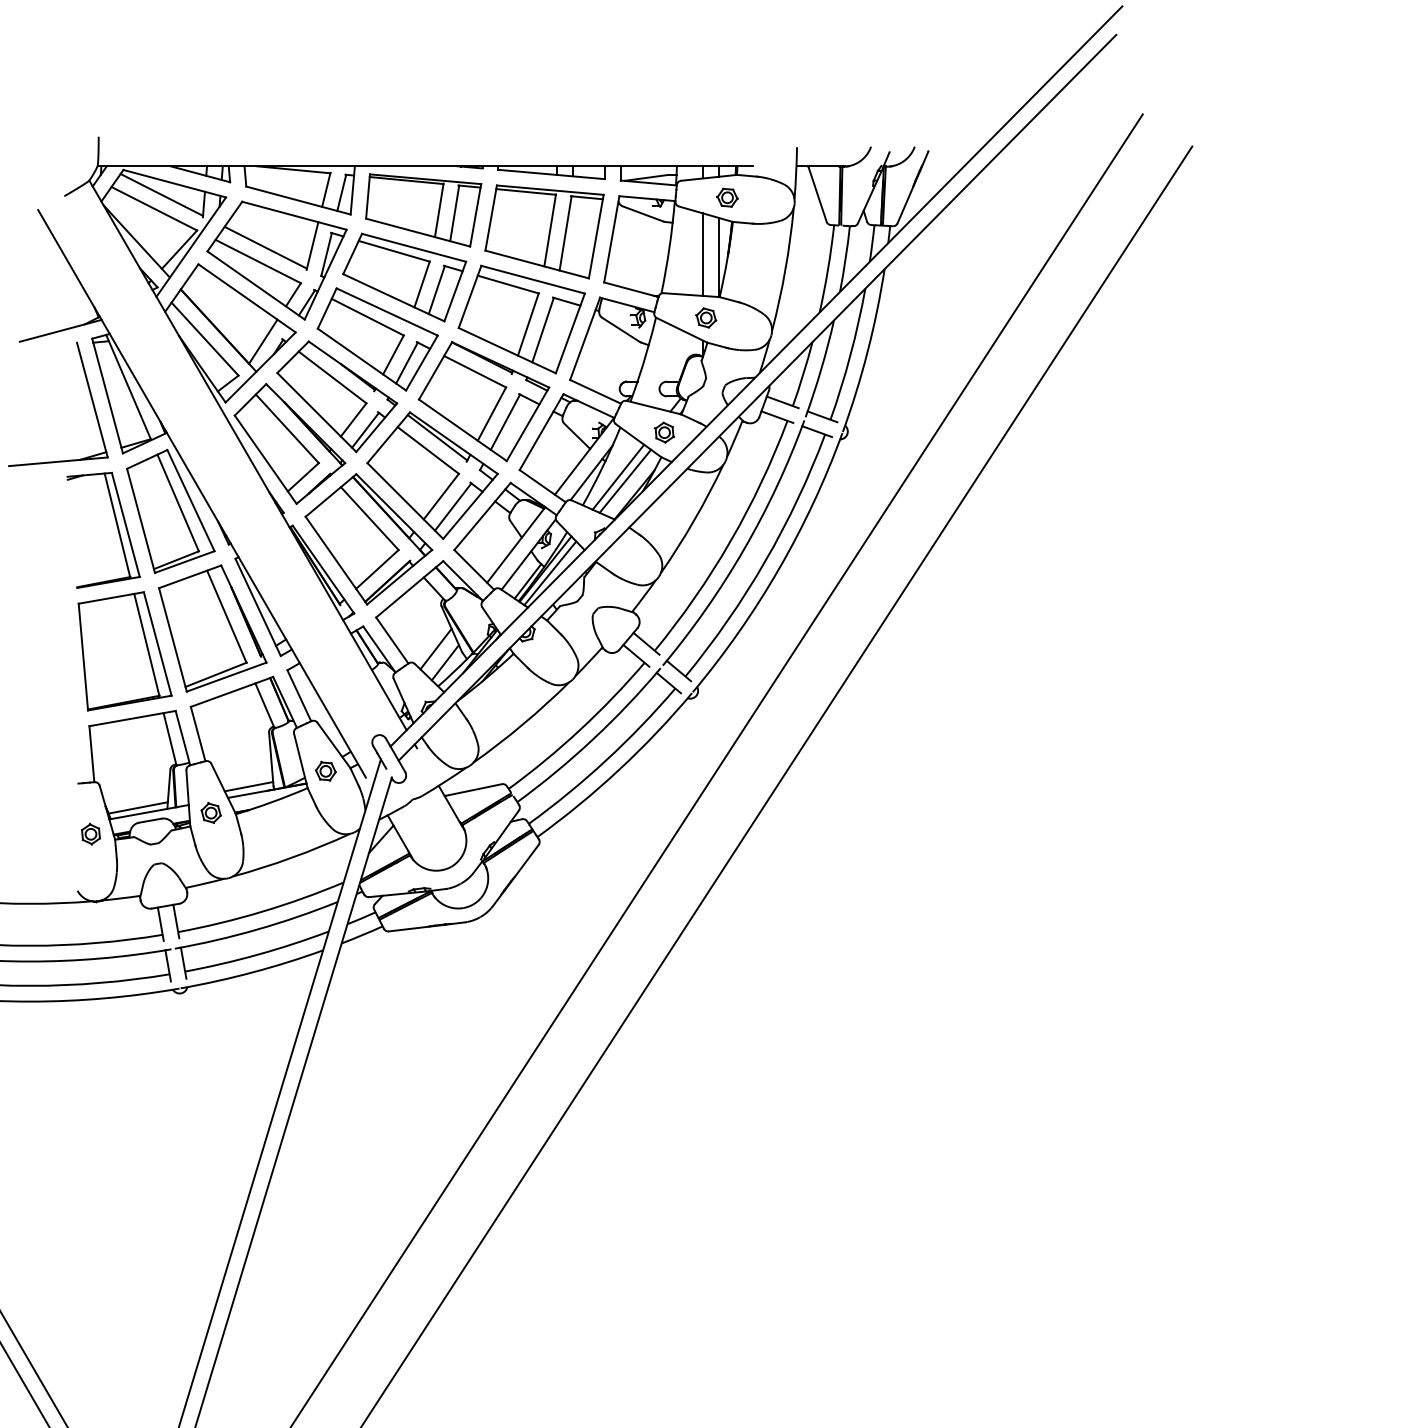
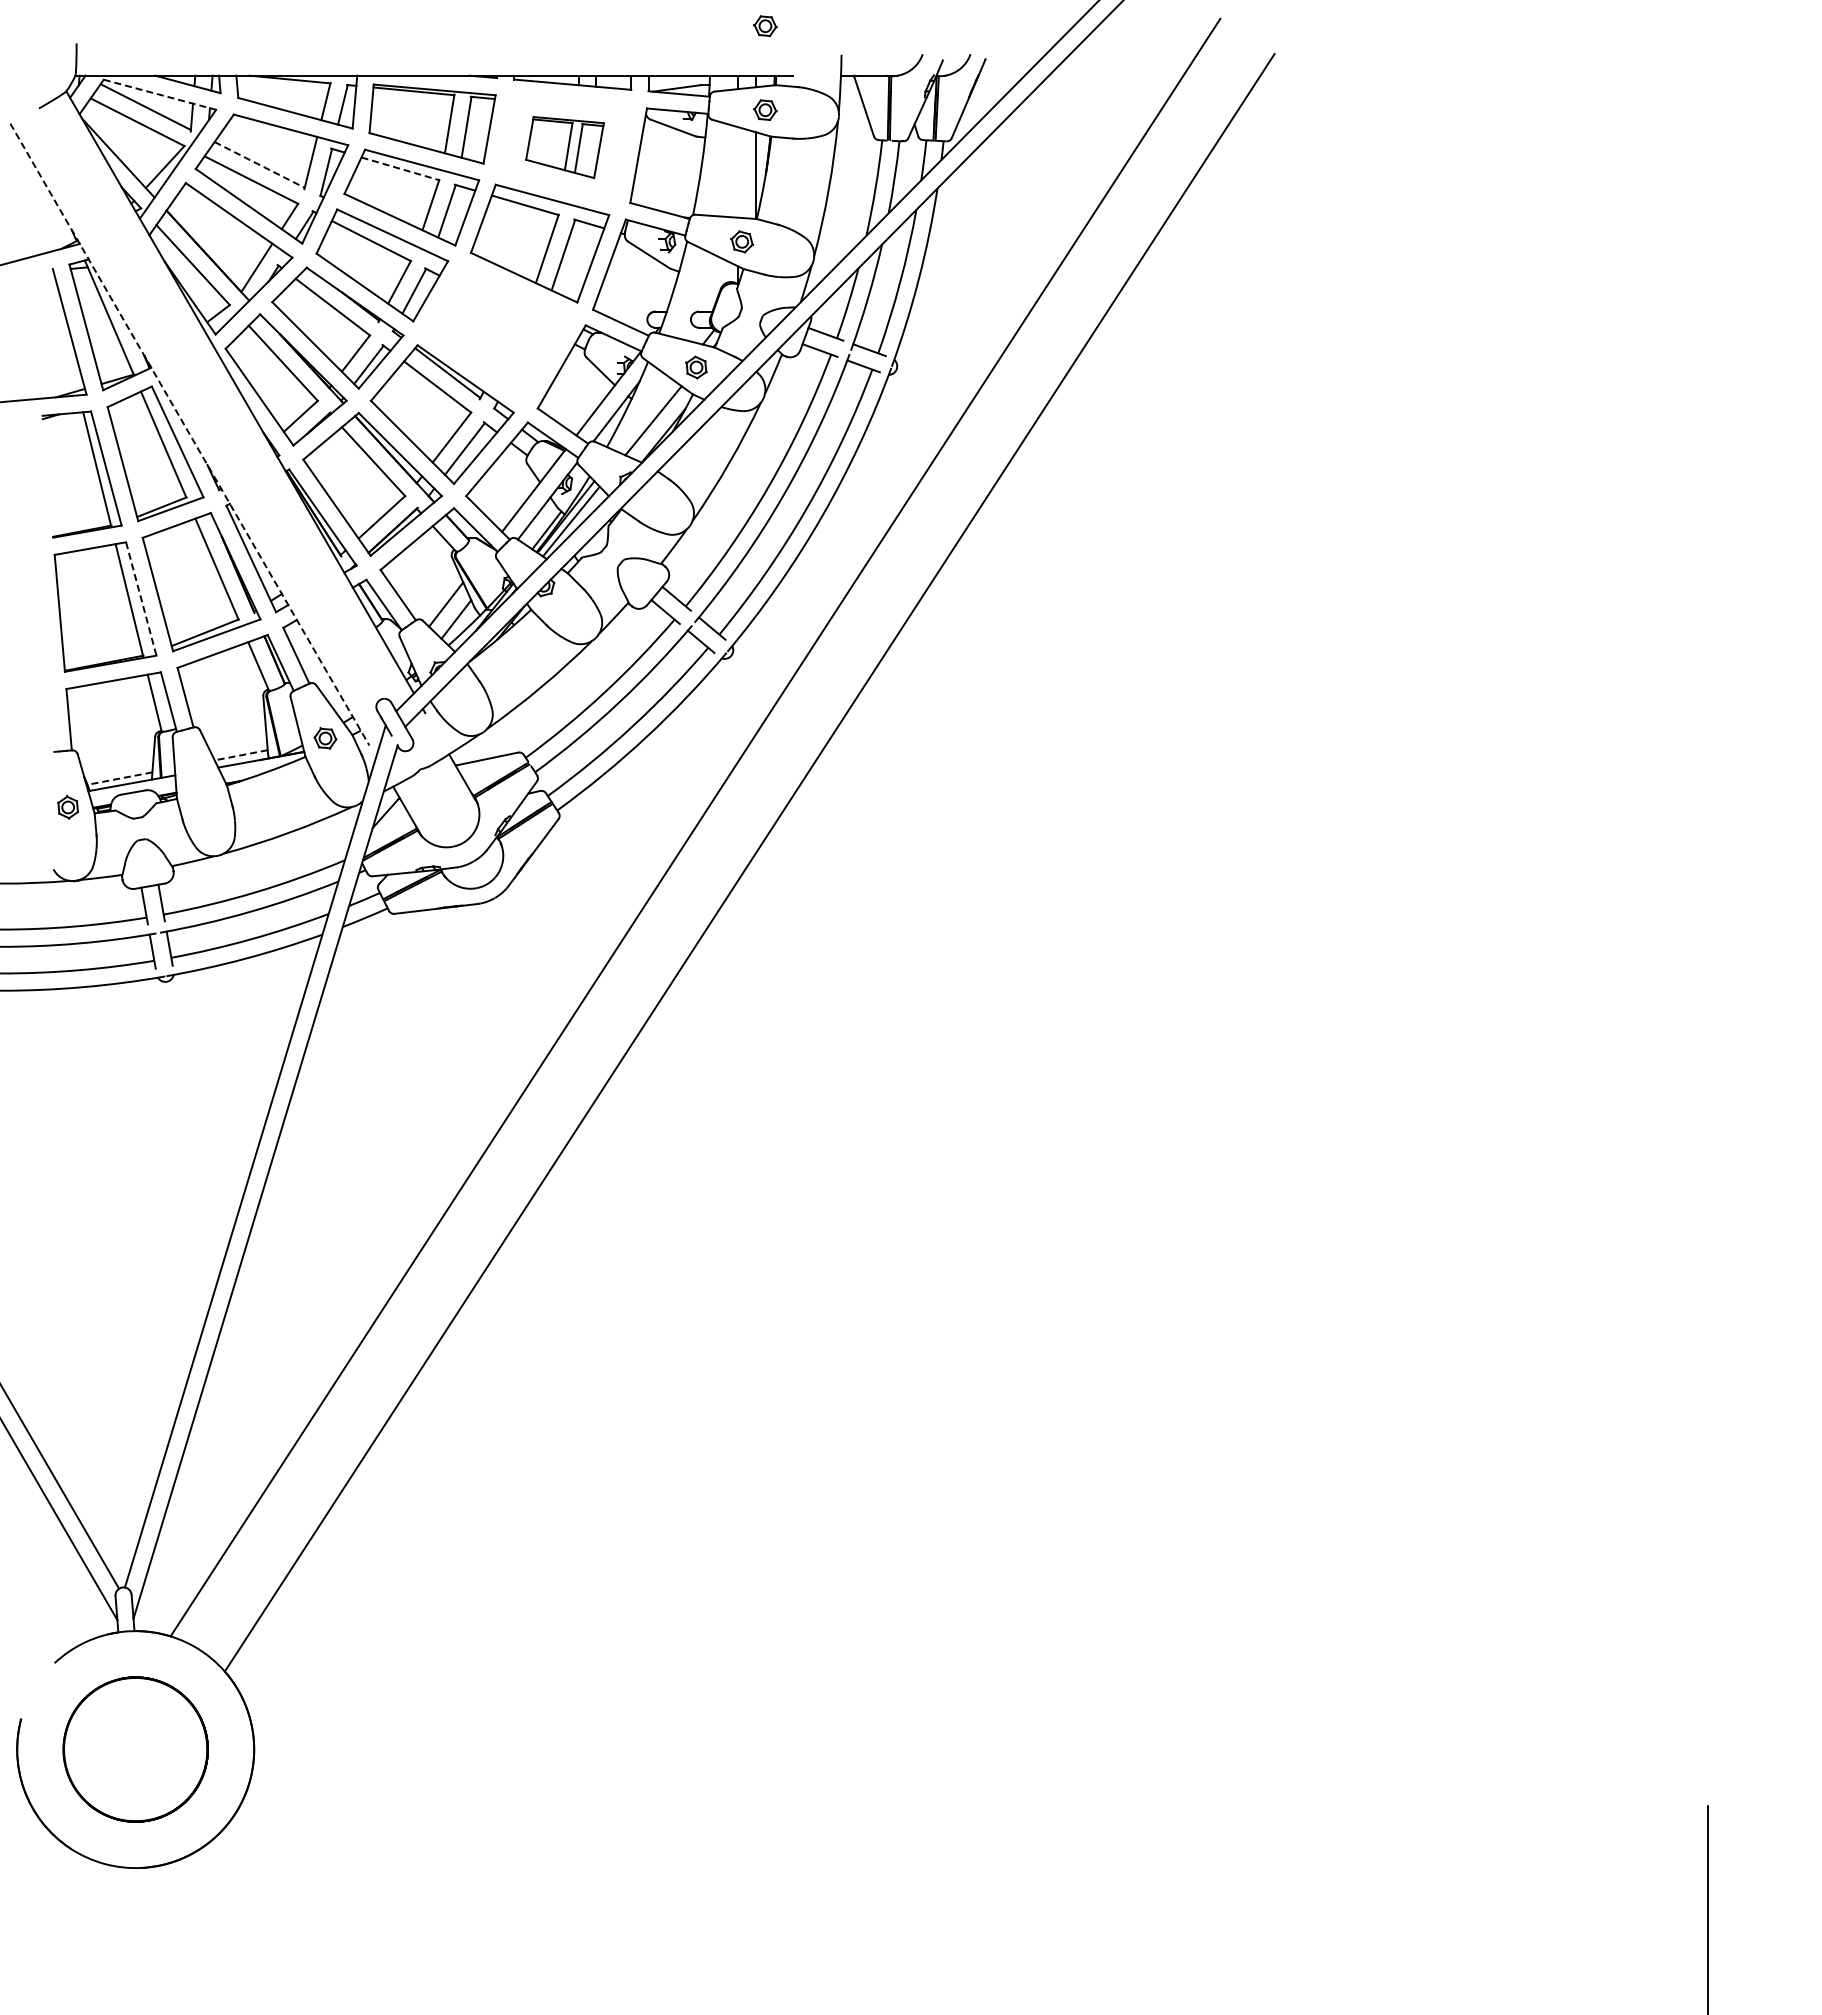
part: (727, 120) -> (765, 25), added
line: (175, 183) -> (160, 94), solid -> dashed
part: (544, 231) -> (564, 147), size x0.6
line: (265, 247) -> (259, 164), solid -> dashed
line: (394, 250) -> (400, 168), solid -> dashed
line: (702, 254) -> (738, 172), removed
part: (483, 401) -> (498, 333), removed
line: (618, 476) -> (645, 415), removed
line: (202, 494) -> (190, 435), solid -> dashed
line: (157, 643) -> (141, 598), solid -> dashed
line: (248, 786) -> (240, 755), solid -> dashed
line: (137, 807) -> (119, 778), solid -> dashed
part: (210, 813) -> (199, 784), removed

